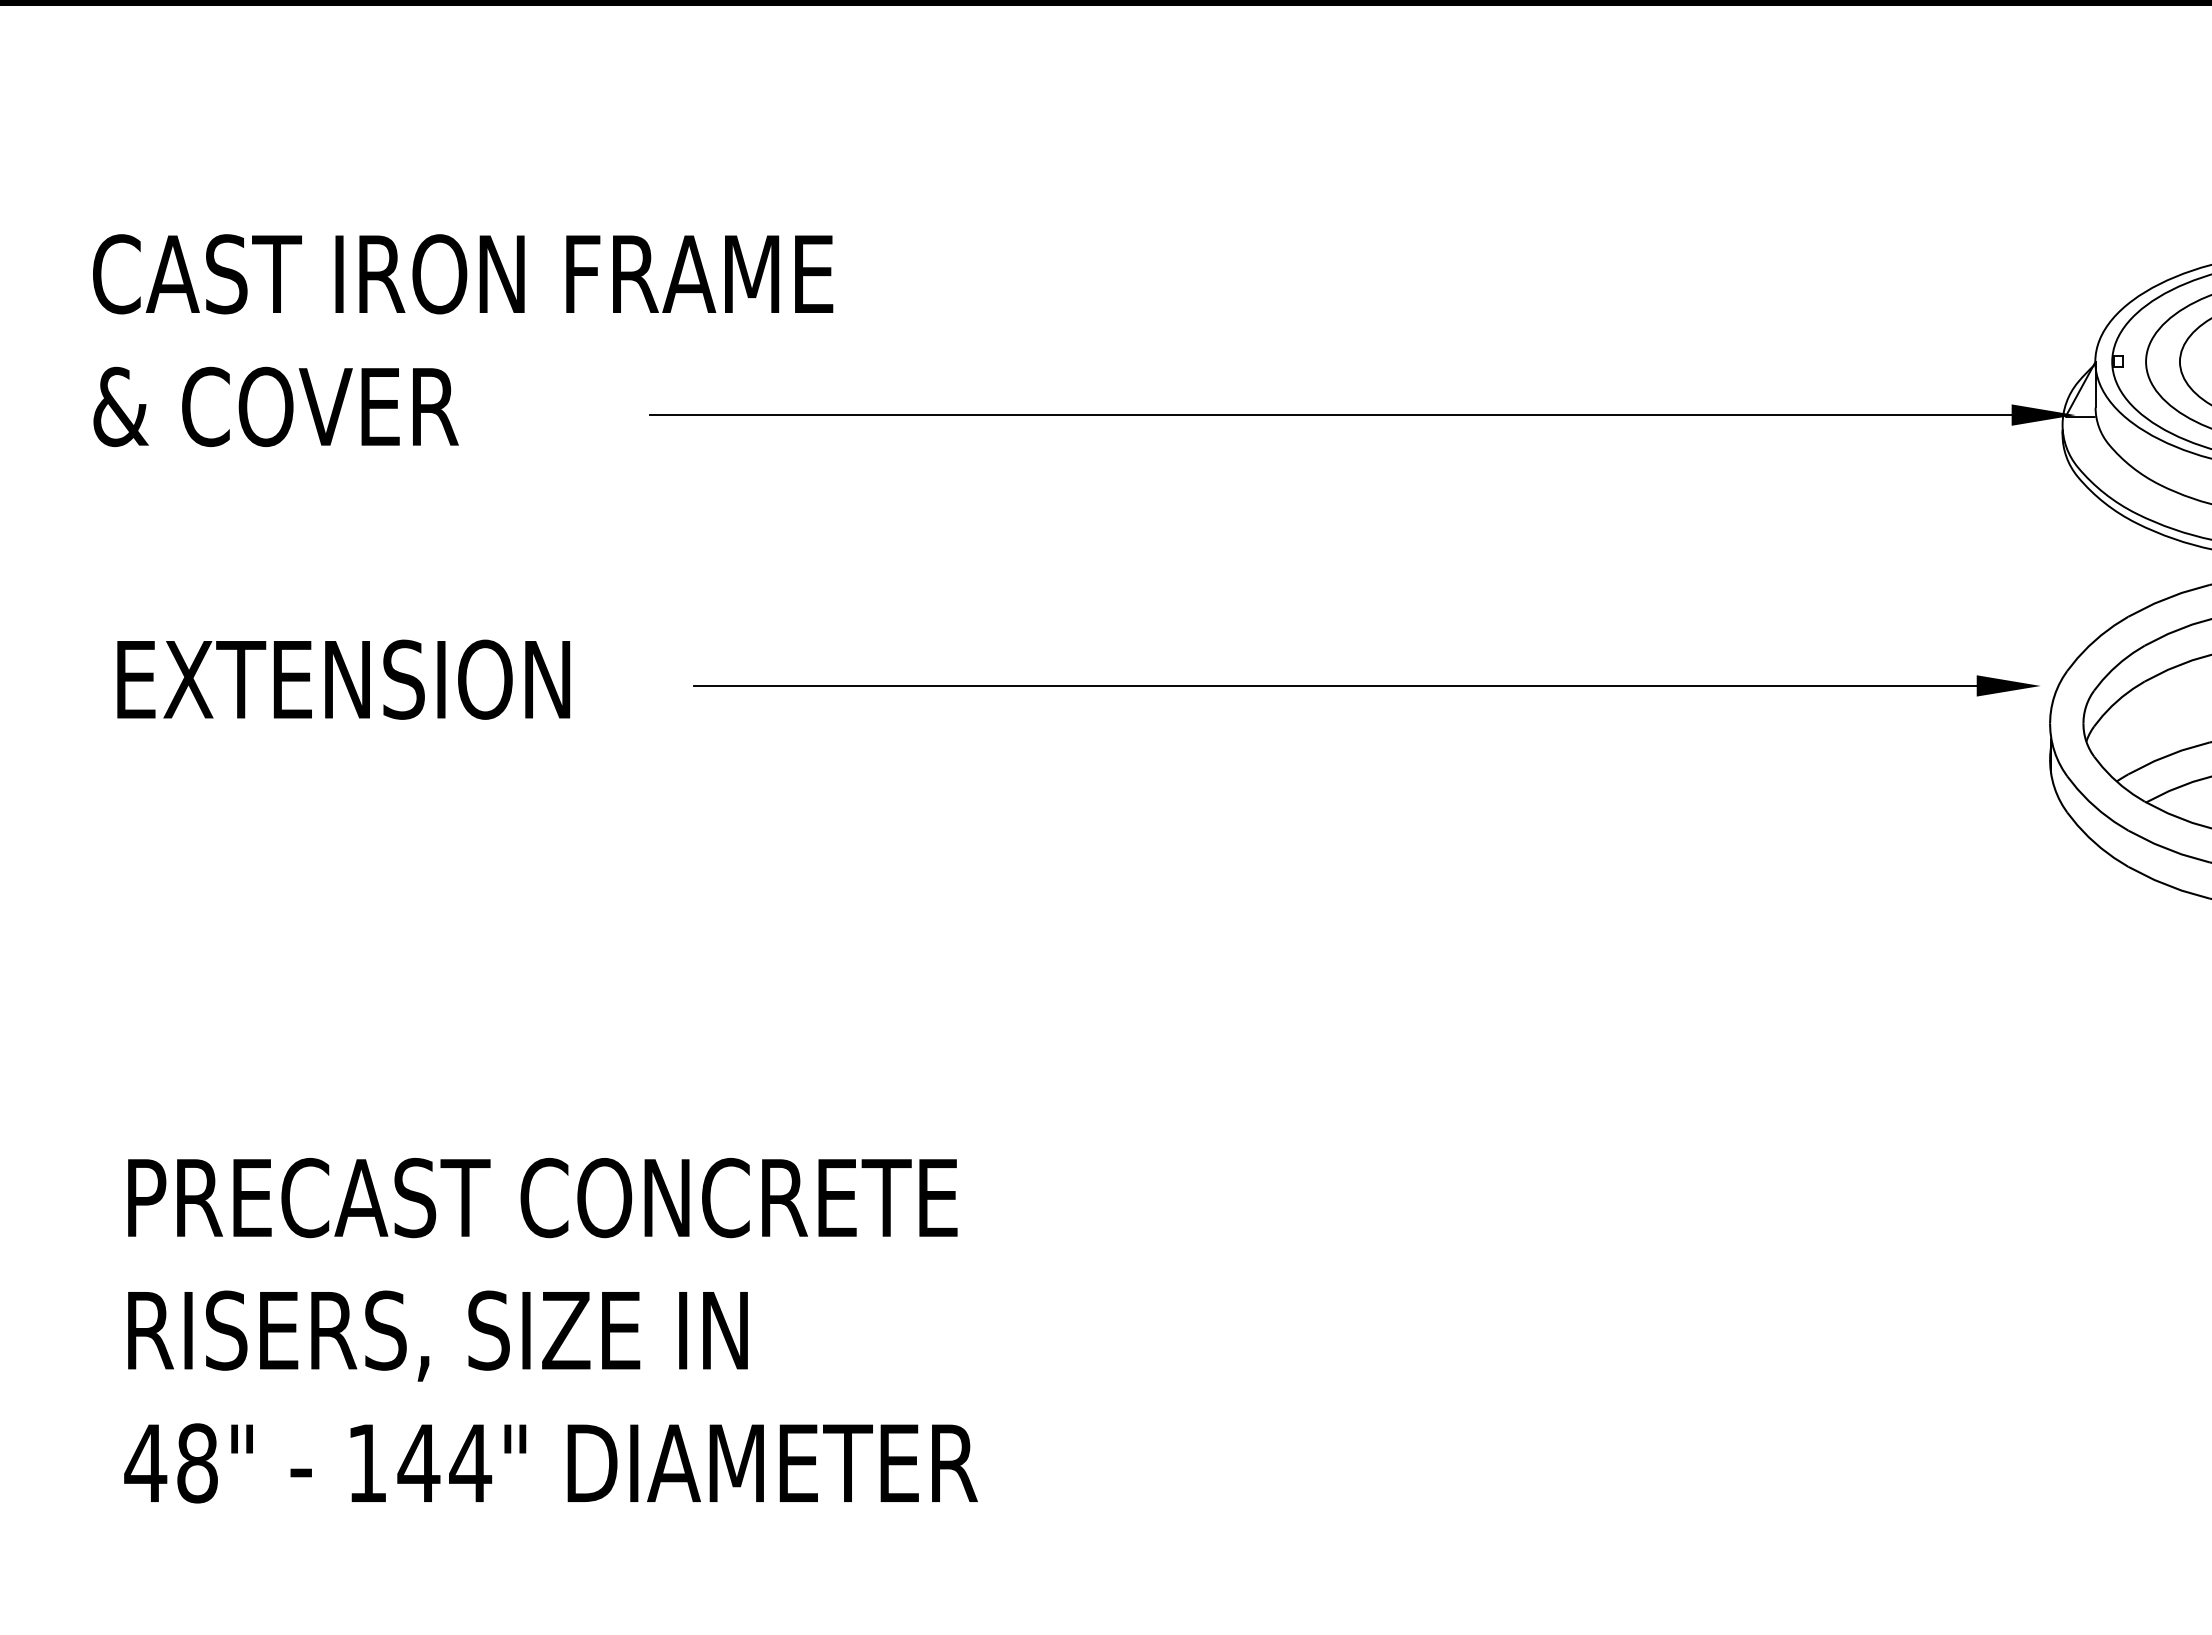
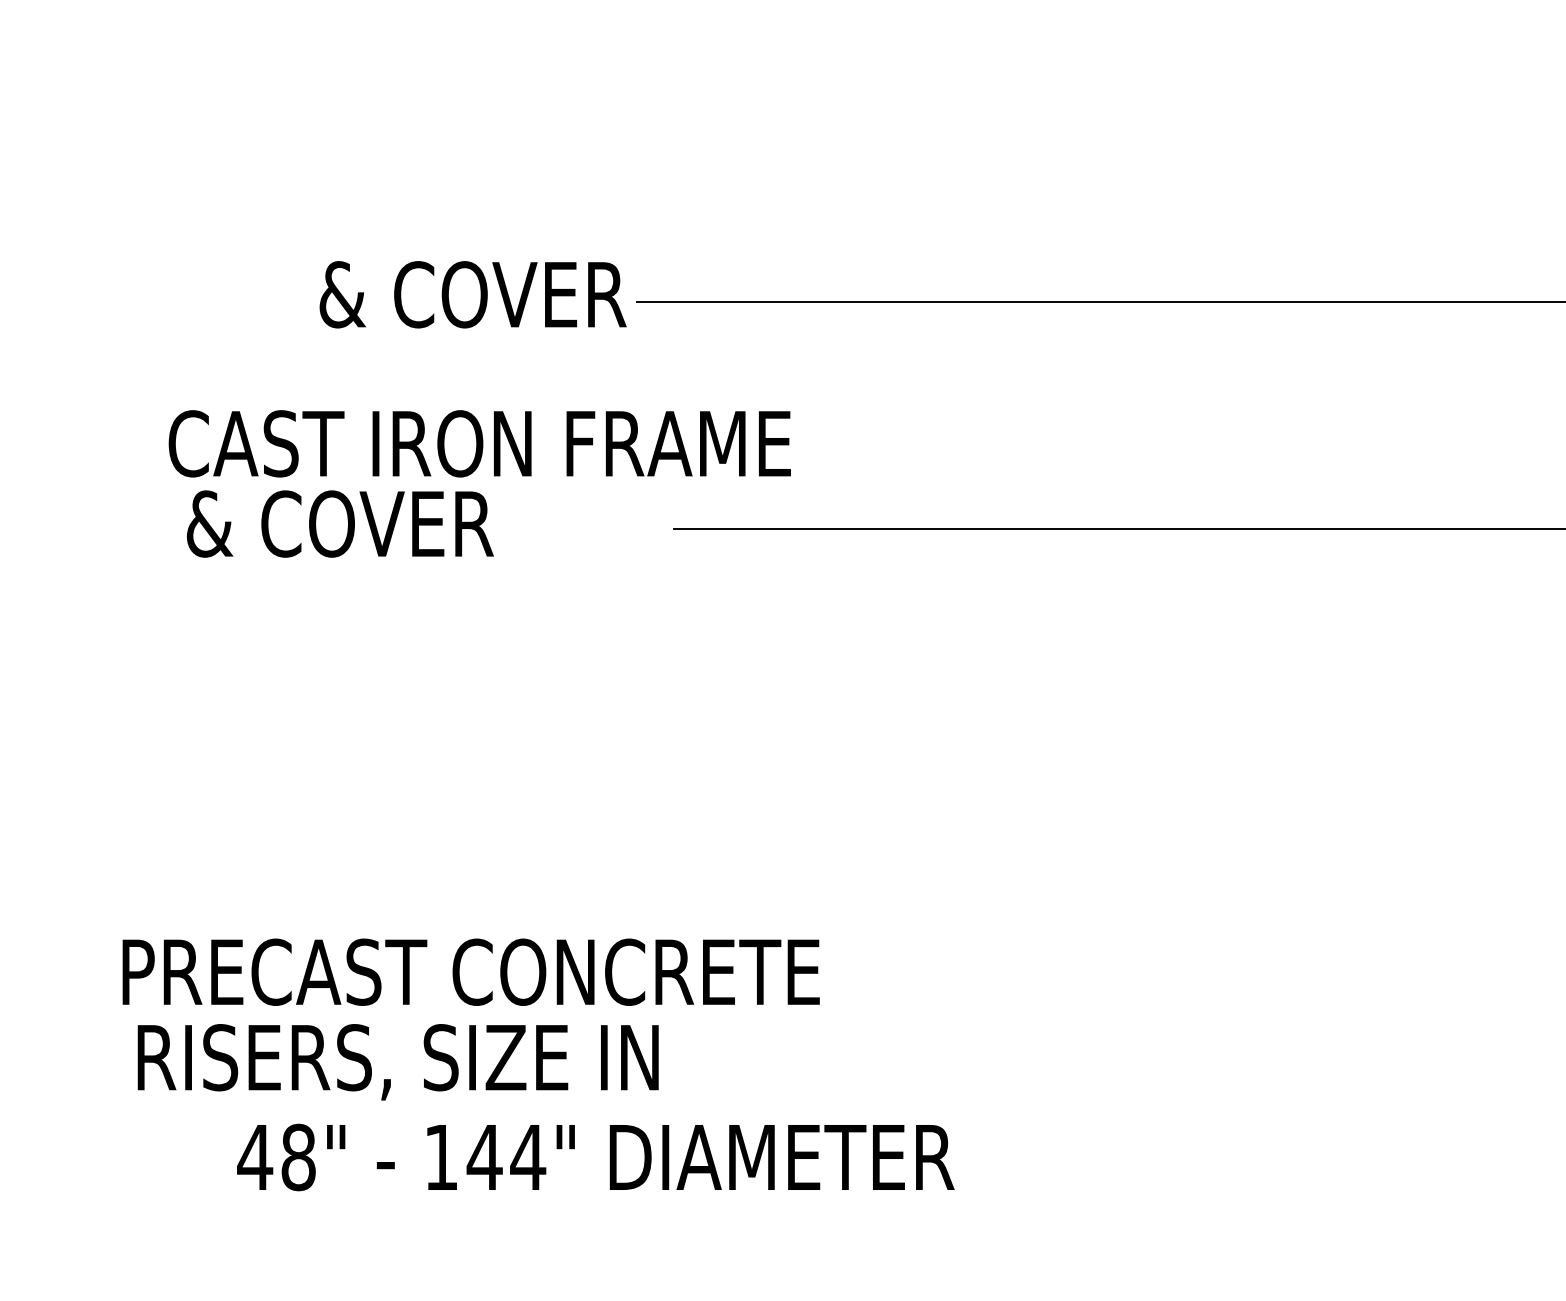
text: (463, 274) -> (480, 444), moved
text: (275, 406) -> (472, 294), moved
text: (342, 679) -> (378, 523), EXTENSION -> & COVER
text: (542, 1198) -> (470, 972), moved
text: (437, 1335) -> (397, 1061), moved
text: (550, 1463) -> (595, 1157), moved

